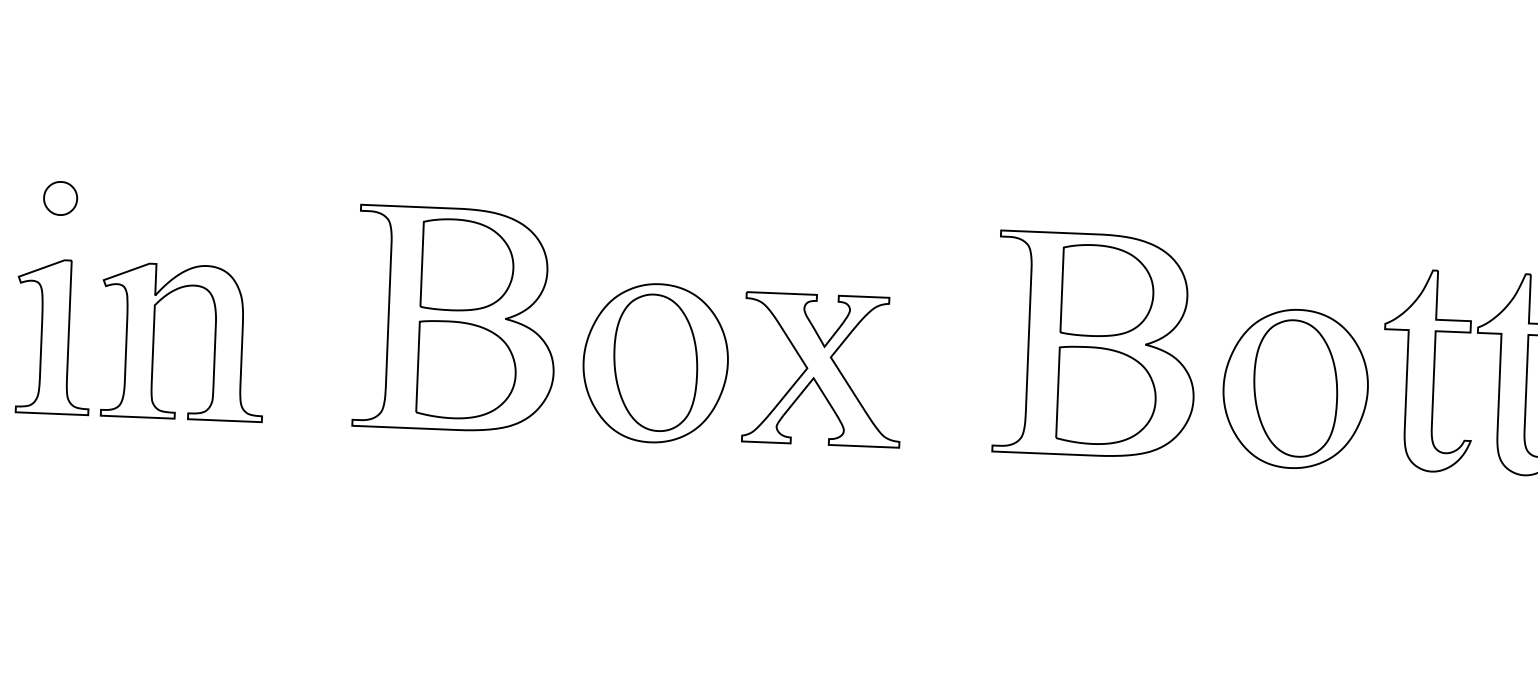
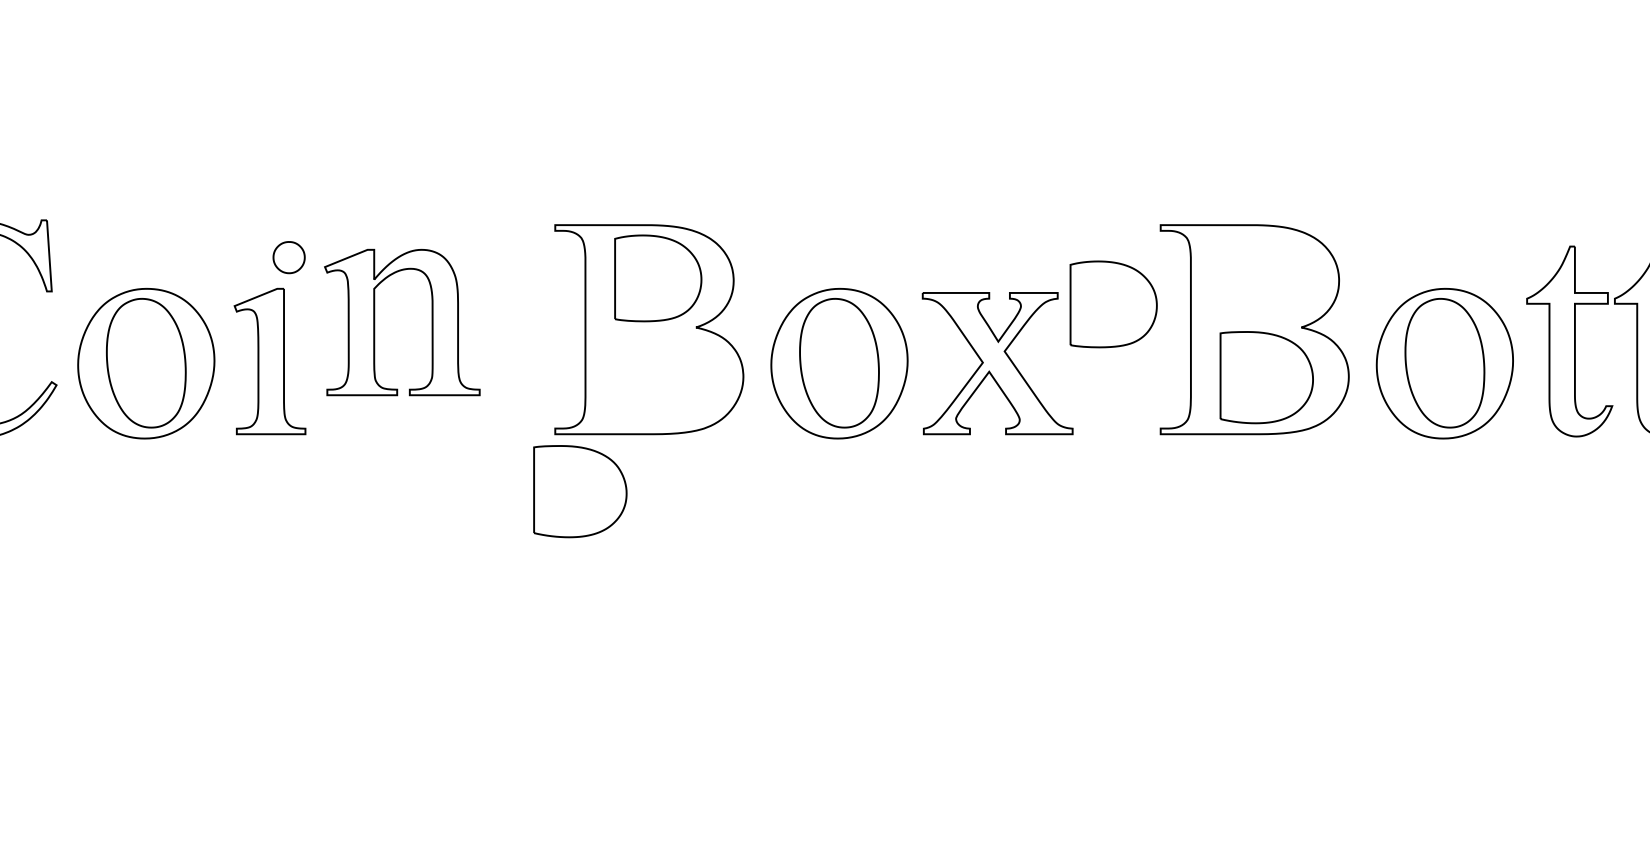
part: (59, 198) -> (288, 257), moved
part: (1107, 291) -> (1113, 304), moved
part: (154, 340) -> (375, 322), moved
part: (466, 370) -> (580, 491), moved

